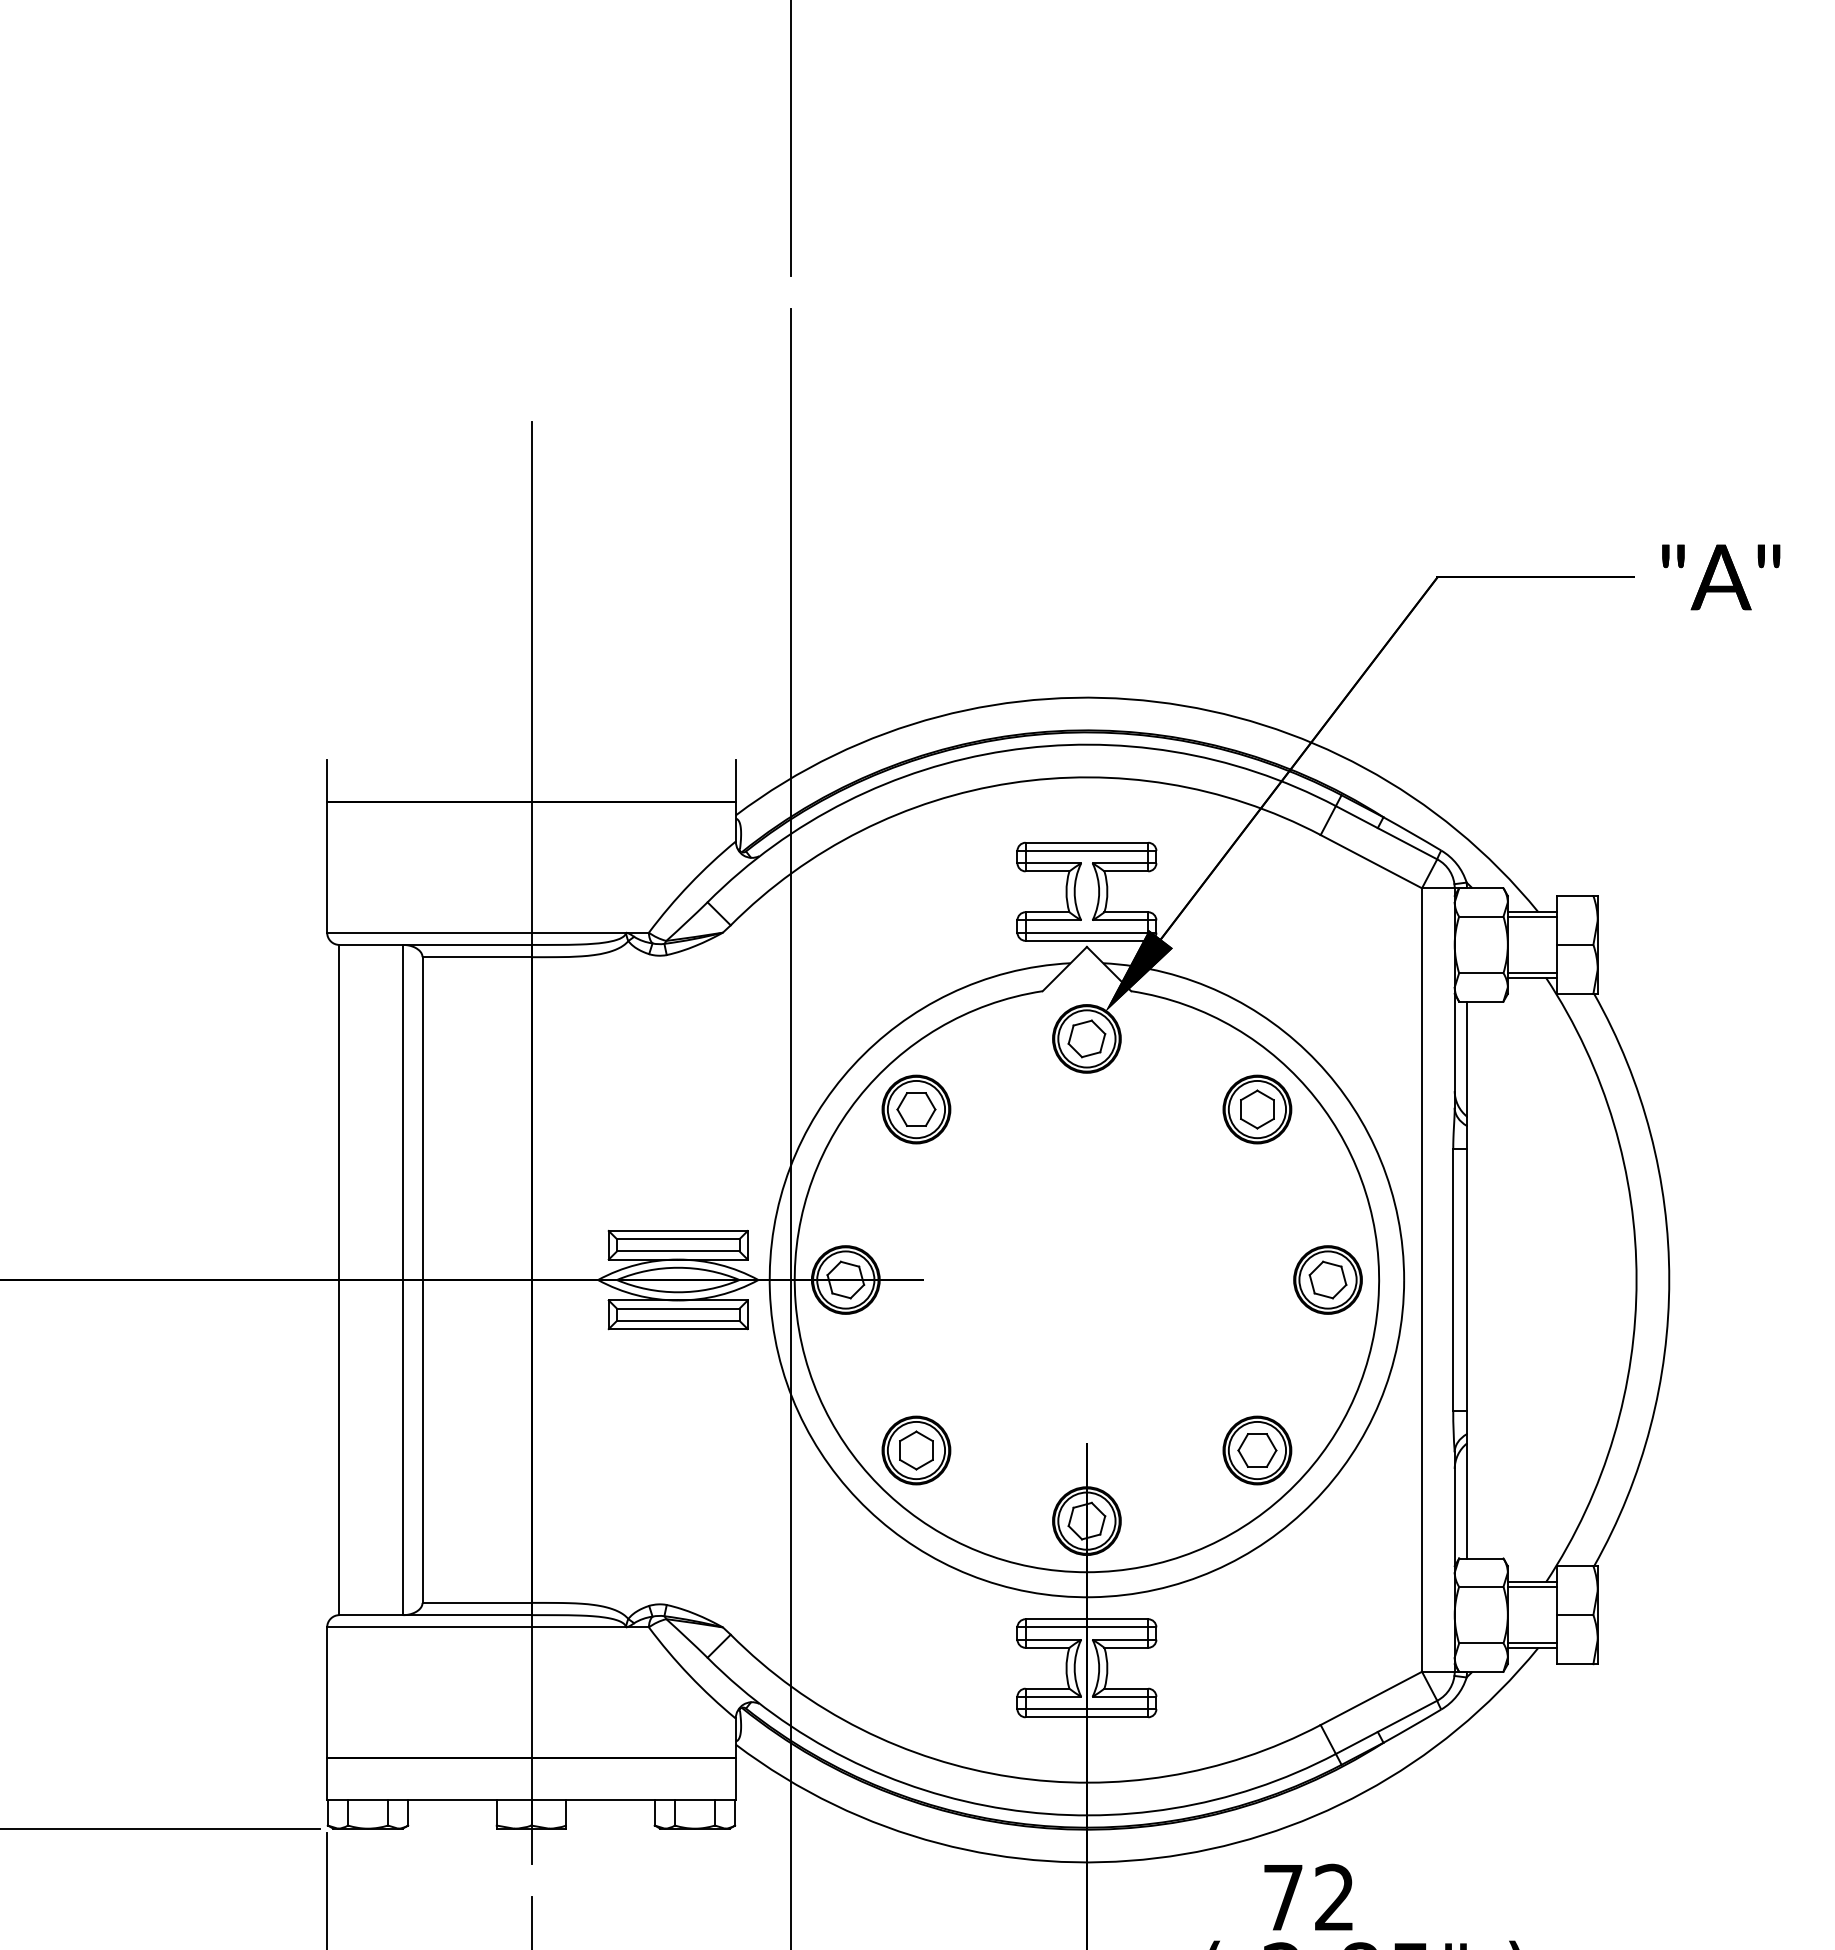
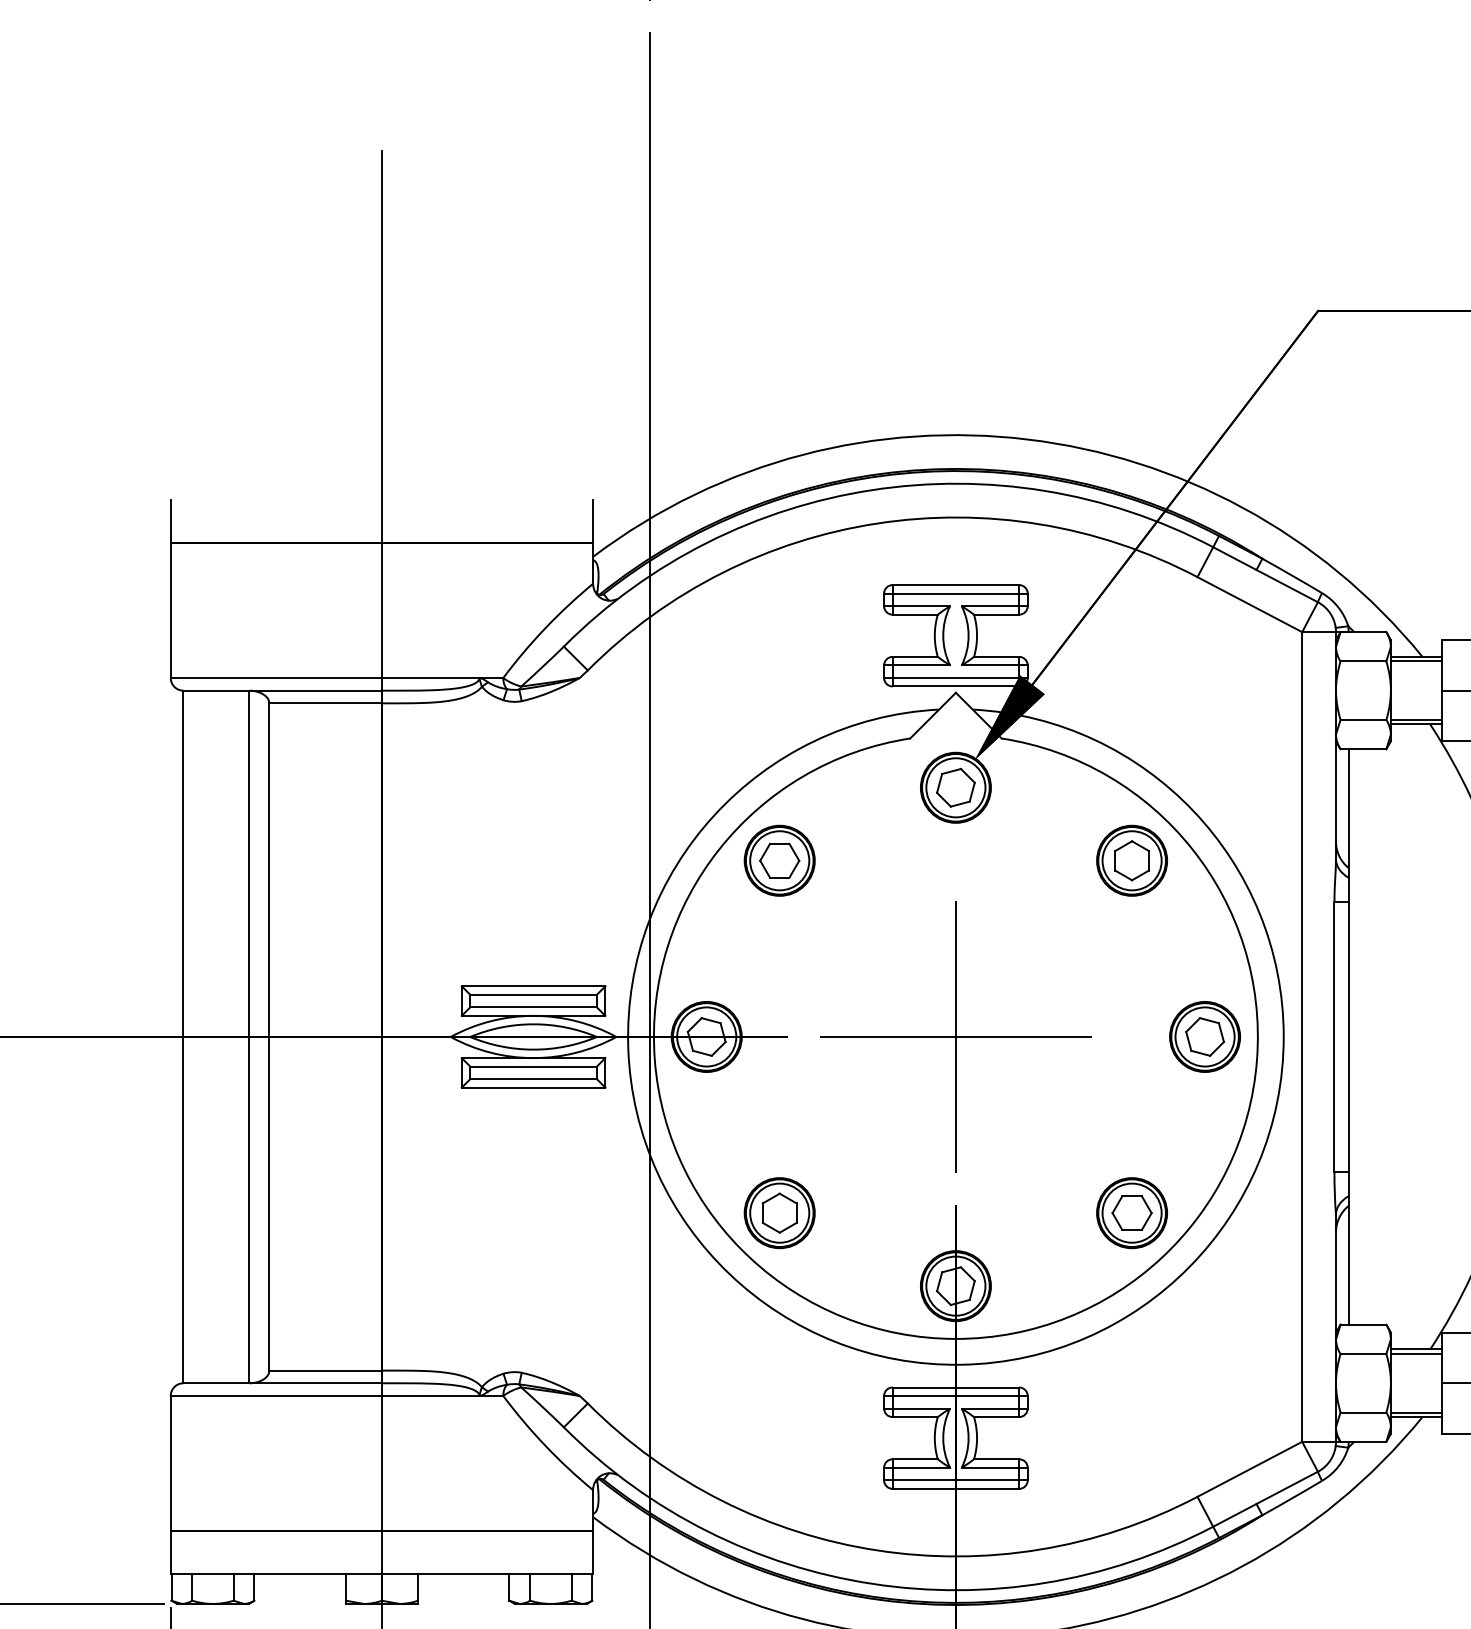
part: (1086, 1279) -> (955, 1036), added

